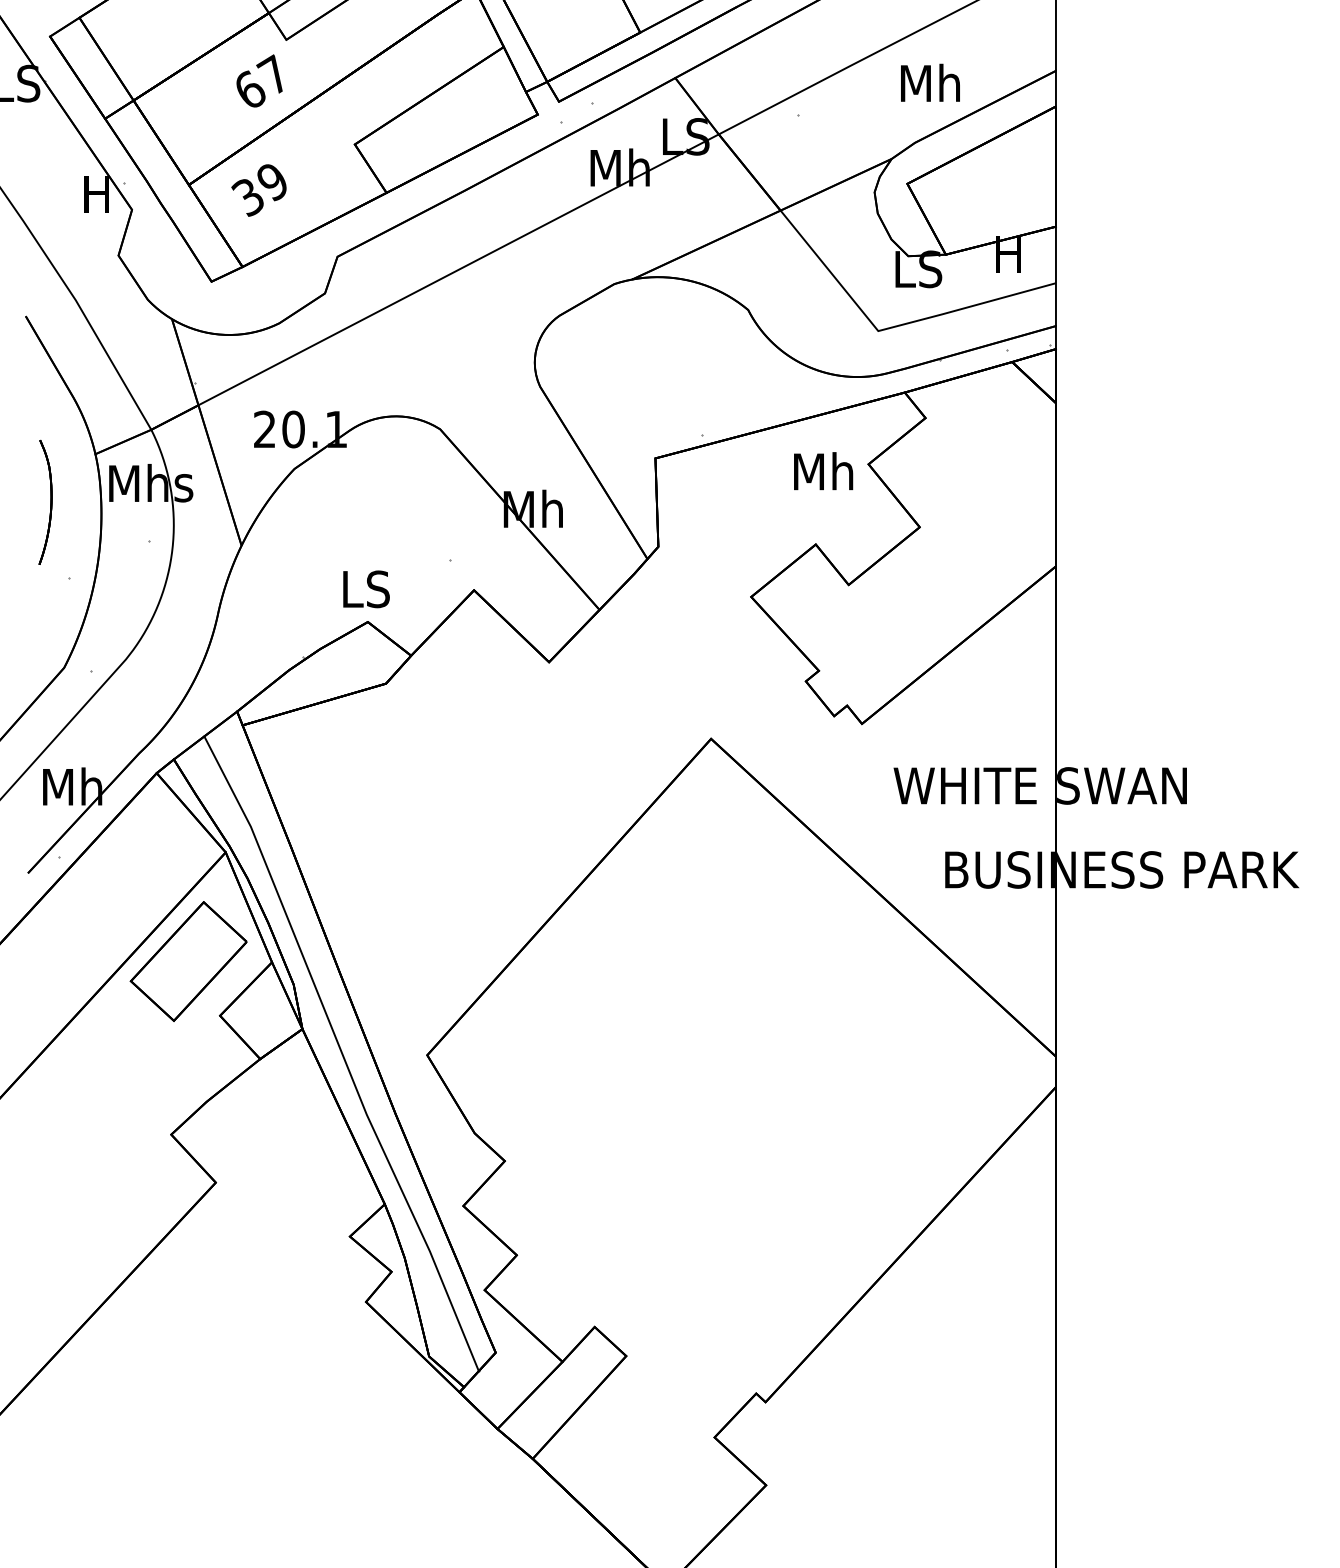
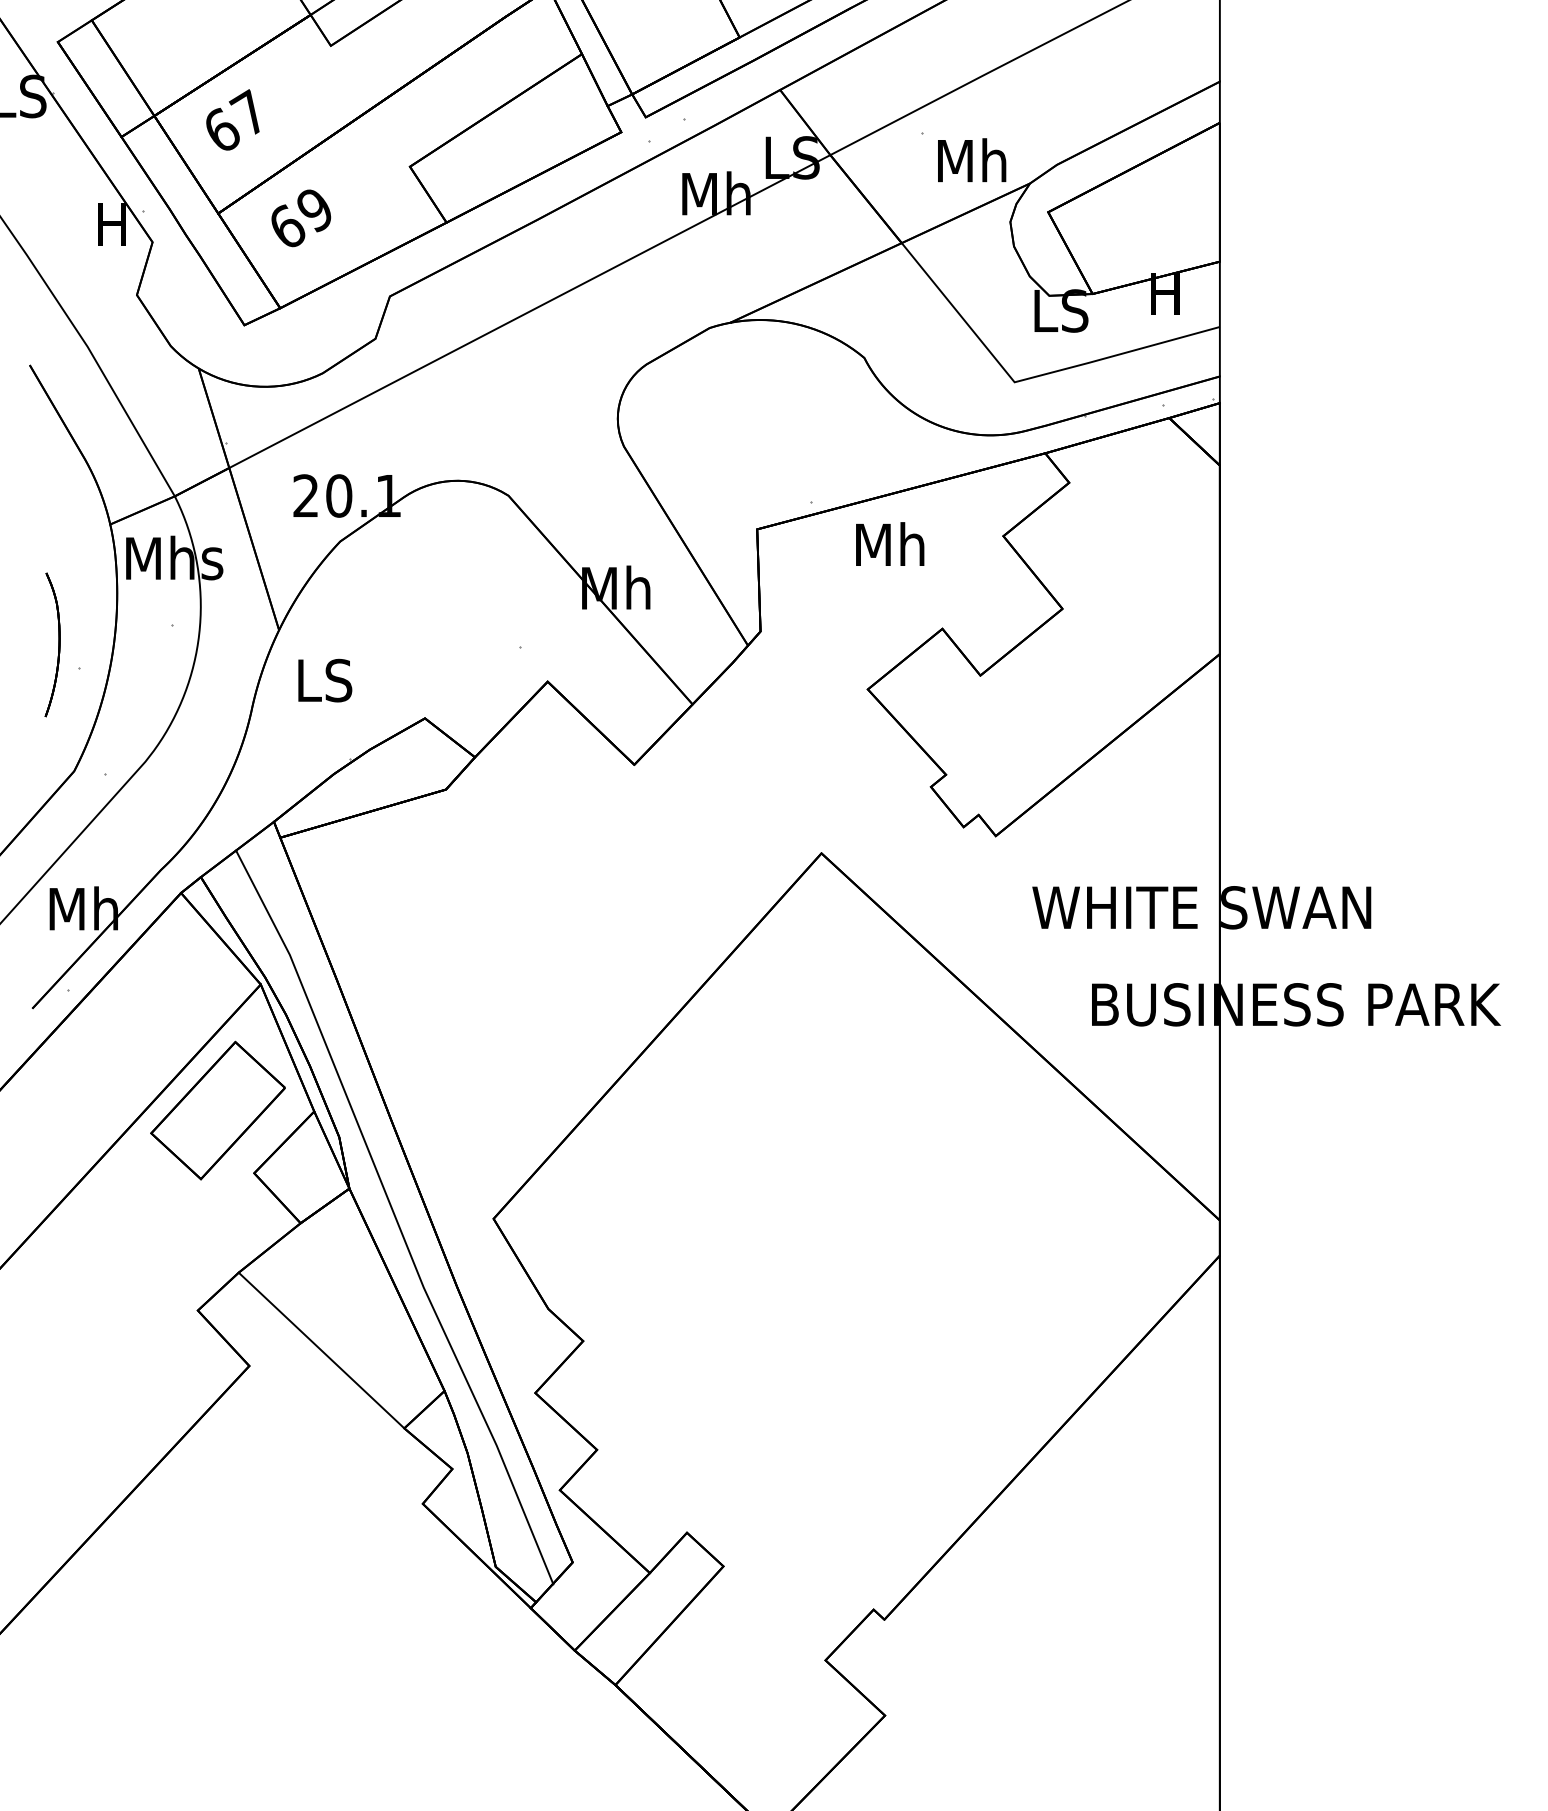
text: (259, 80) -> (232, 119), moved
text: (930, 82) -> (972, 159), moved
text: (247, 196) -> (285, 226), 39 -> 69
text: (823, 471) -> (890, 544), moved
part: (45, 501) -> (52, 643), moved
text: (366, 589) -> (325, 680), moved
line: (278, 1168) -> (321, 1349), added

